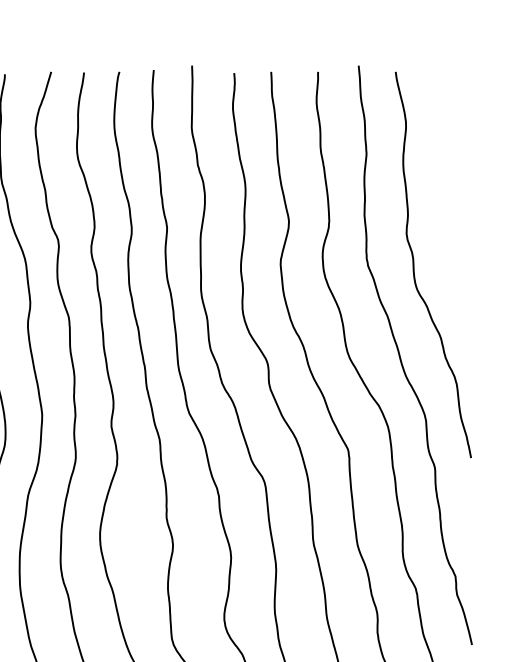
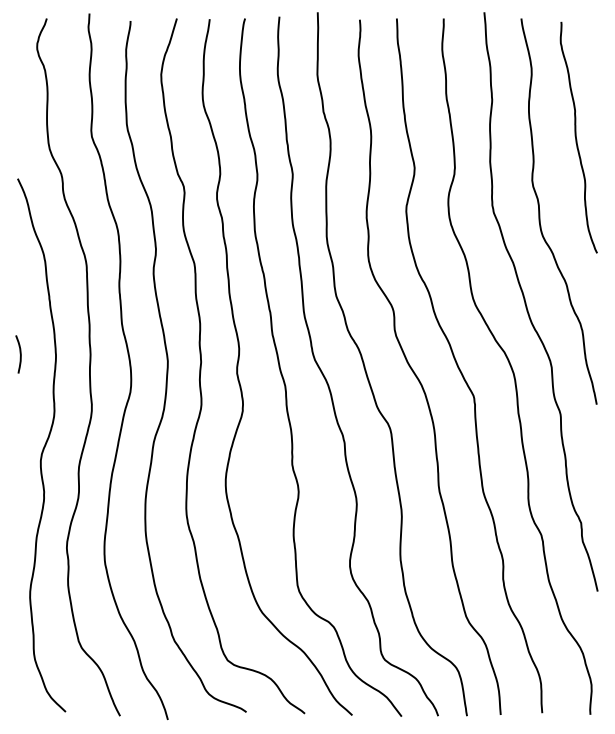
curve: (450, 190) -> (576, 137), added

